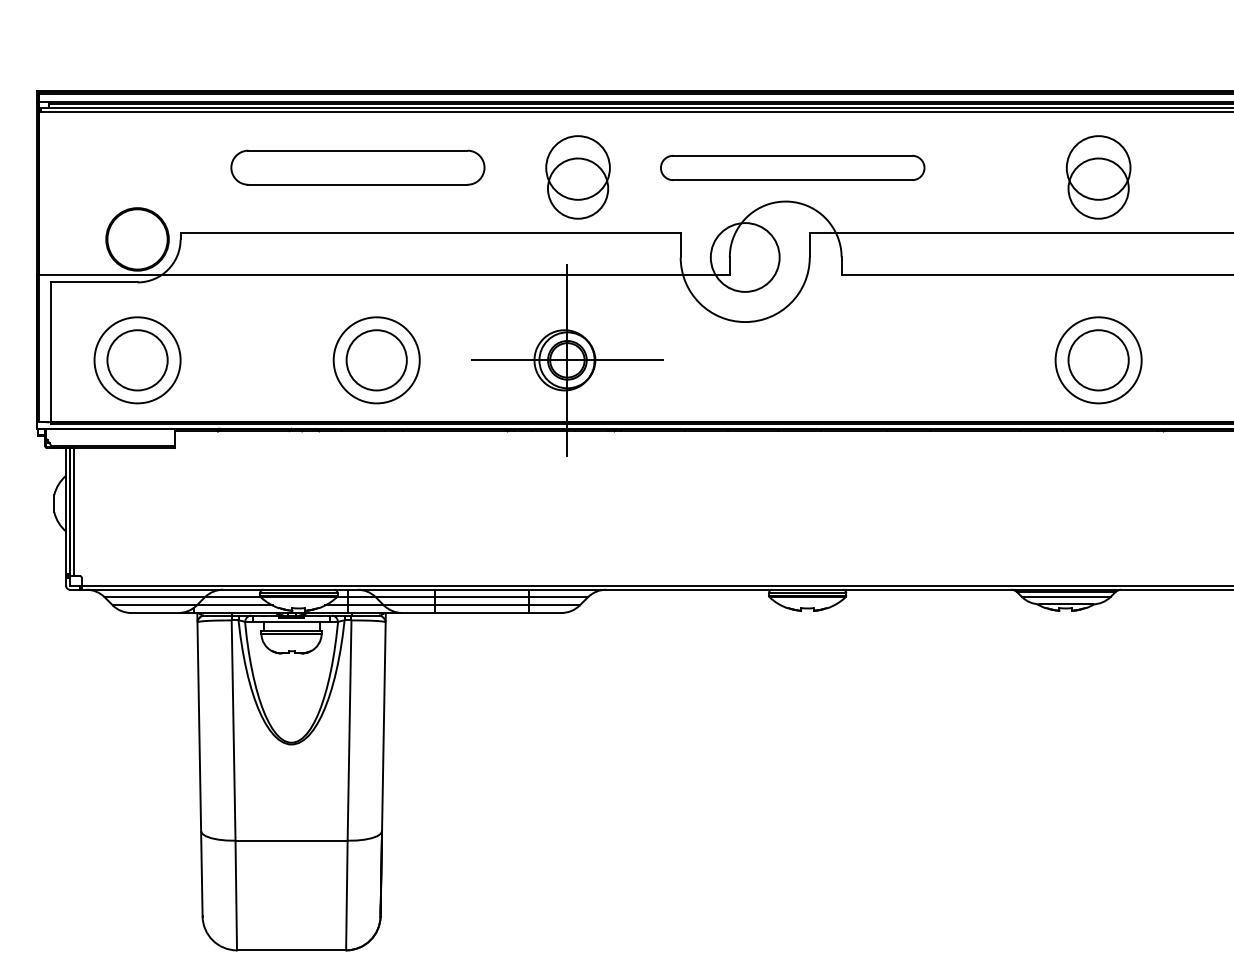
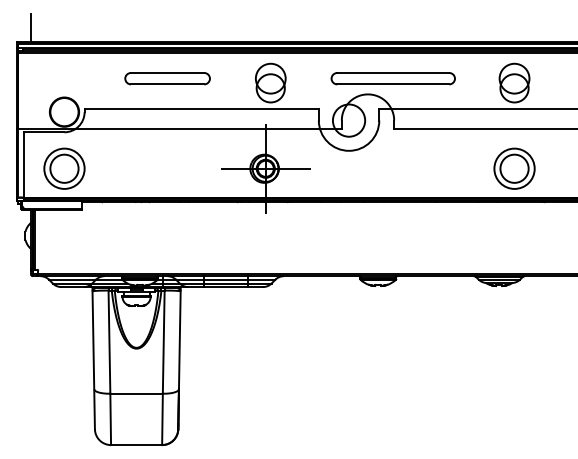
line: (64, 58) -> (30, 27), added
part: (357, 167) -> (167, 78), size x0.71
part: (791, 167) -> (392, 78), moved
part: (376, 359) -> (176, 168), removed

